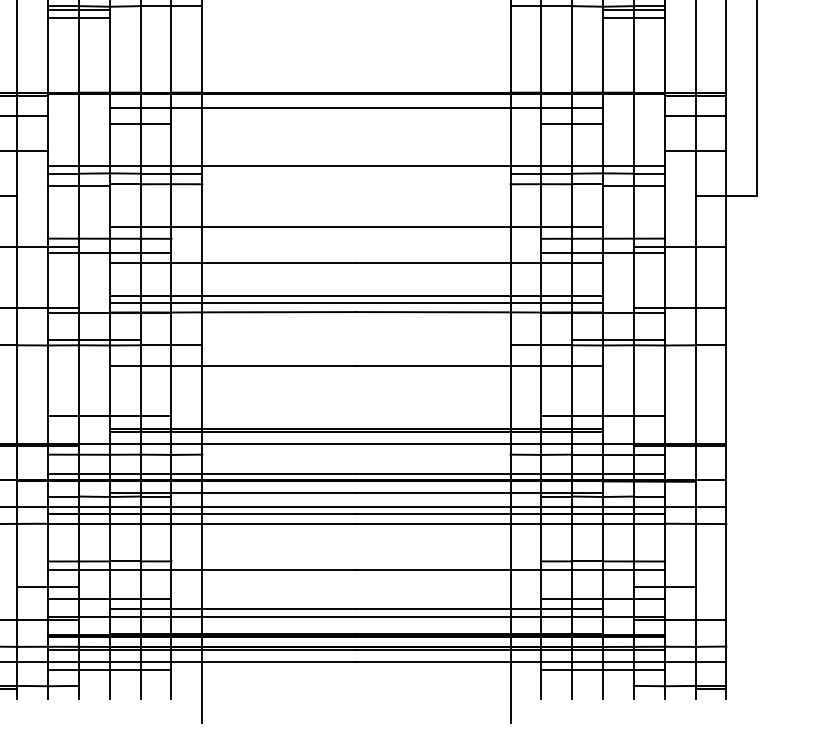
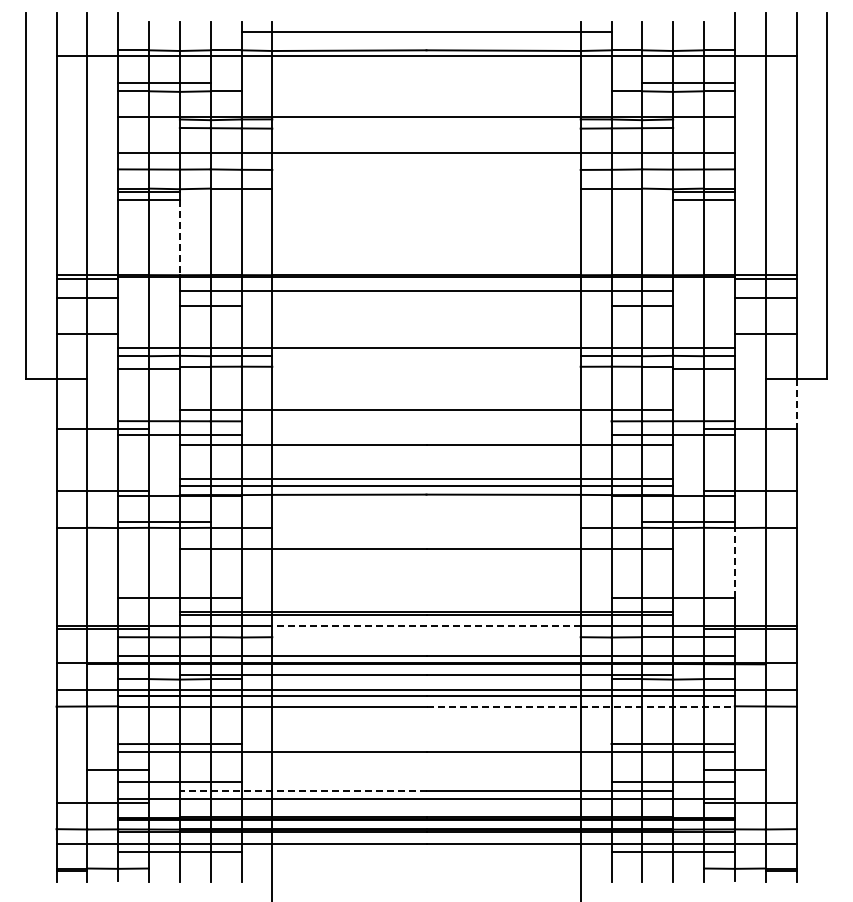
line: (109, 56) -> (179, 238), solid -> dashed
line: (726, 221) -> (796, 404), solid -> dashed
line: (664, 379) -> (734, 562), solid -> dashed
line: (356, 443) -> (426, 626), solid -> dashed
line: (511, 523) -> (581, 706), solid -> dashed
line: (232, 608) -> (302, 791), solid -> dashed

